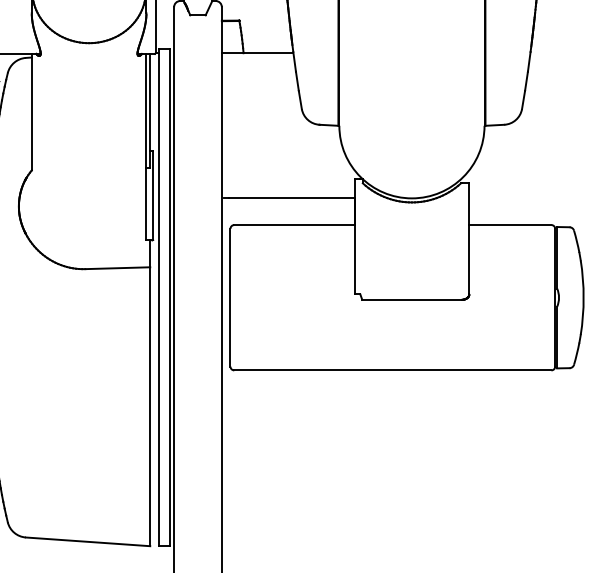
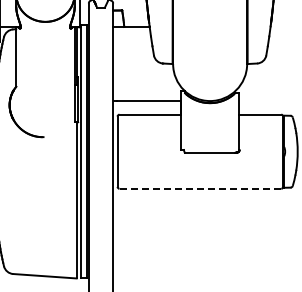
line: (116, 267) -> (59, 136), removed
line: (393, 369) -> (200, 188), solid -> dashed

